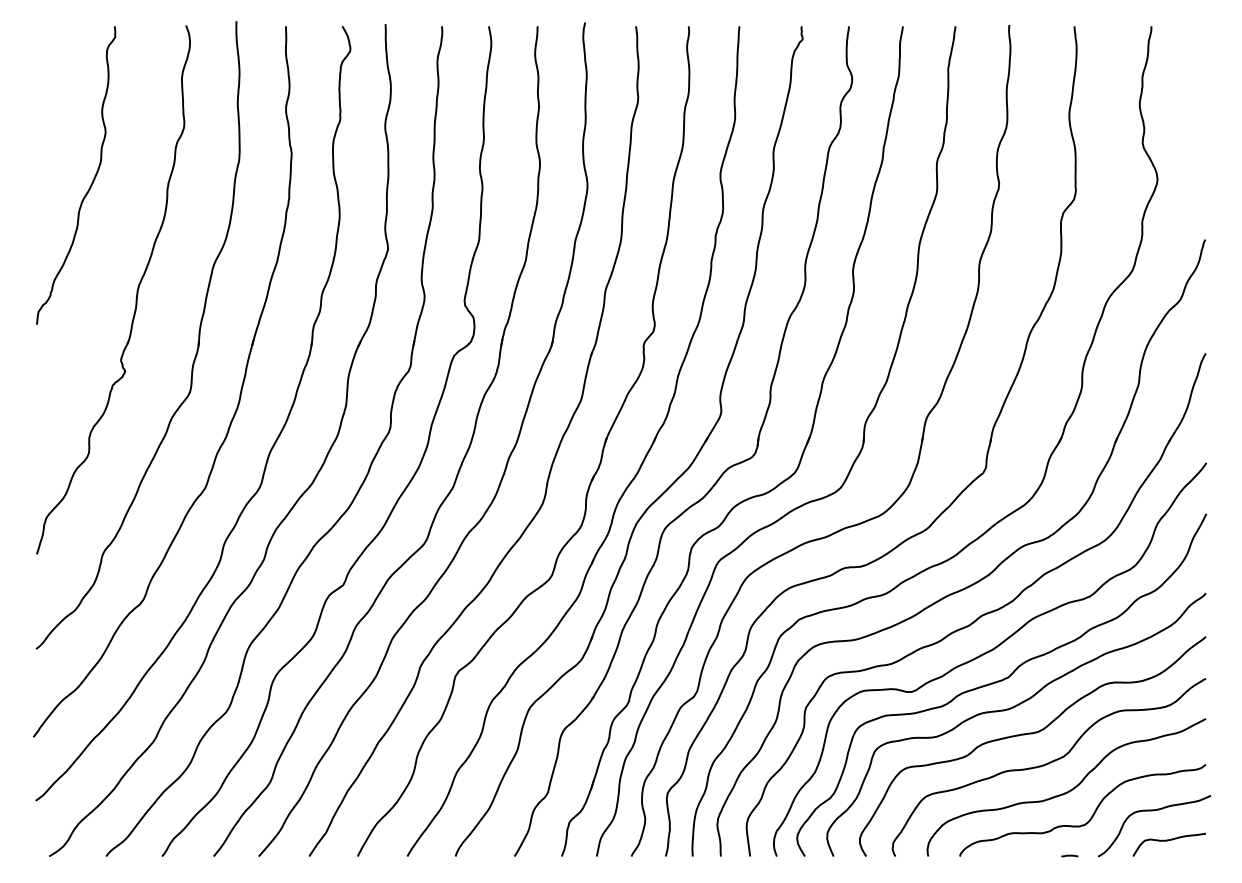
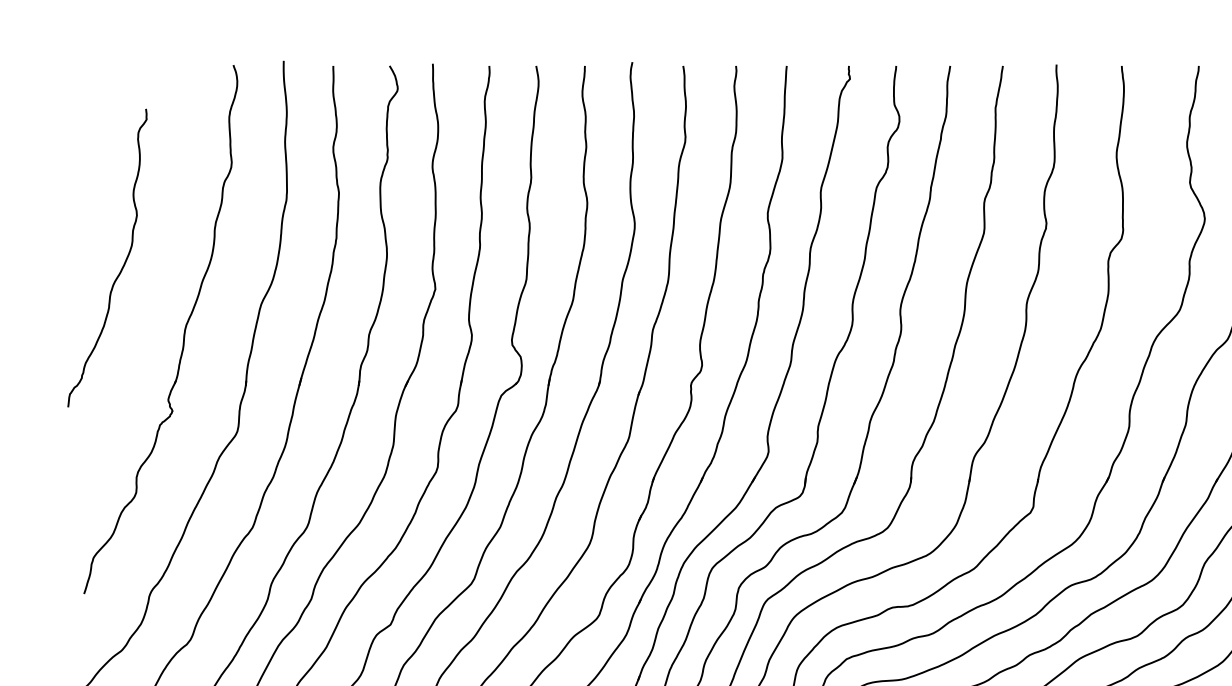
curve: (91, 182) -> (122, 265), moved

